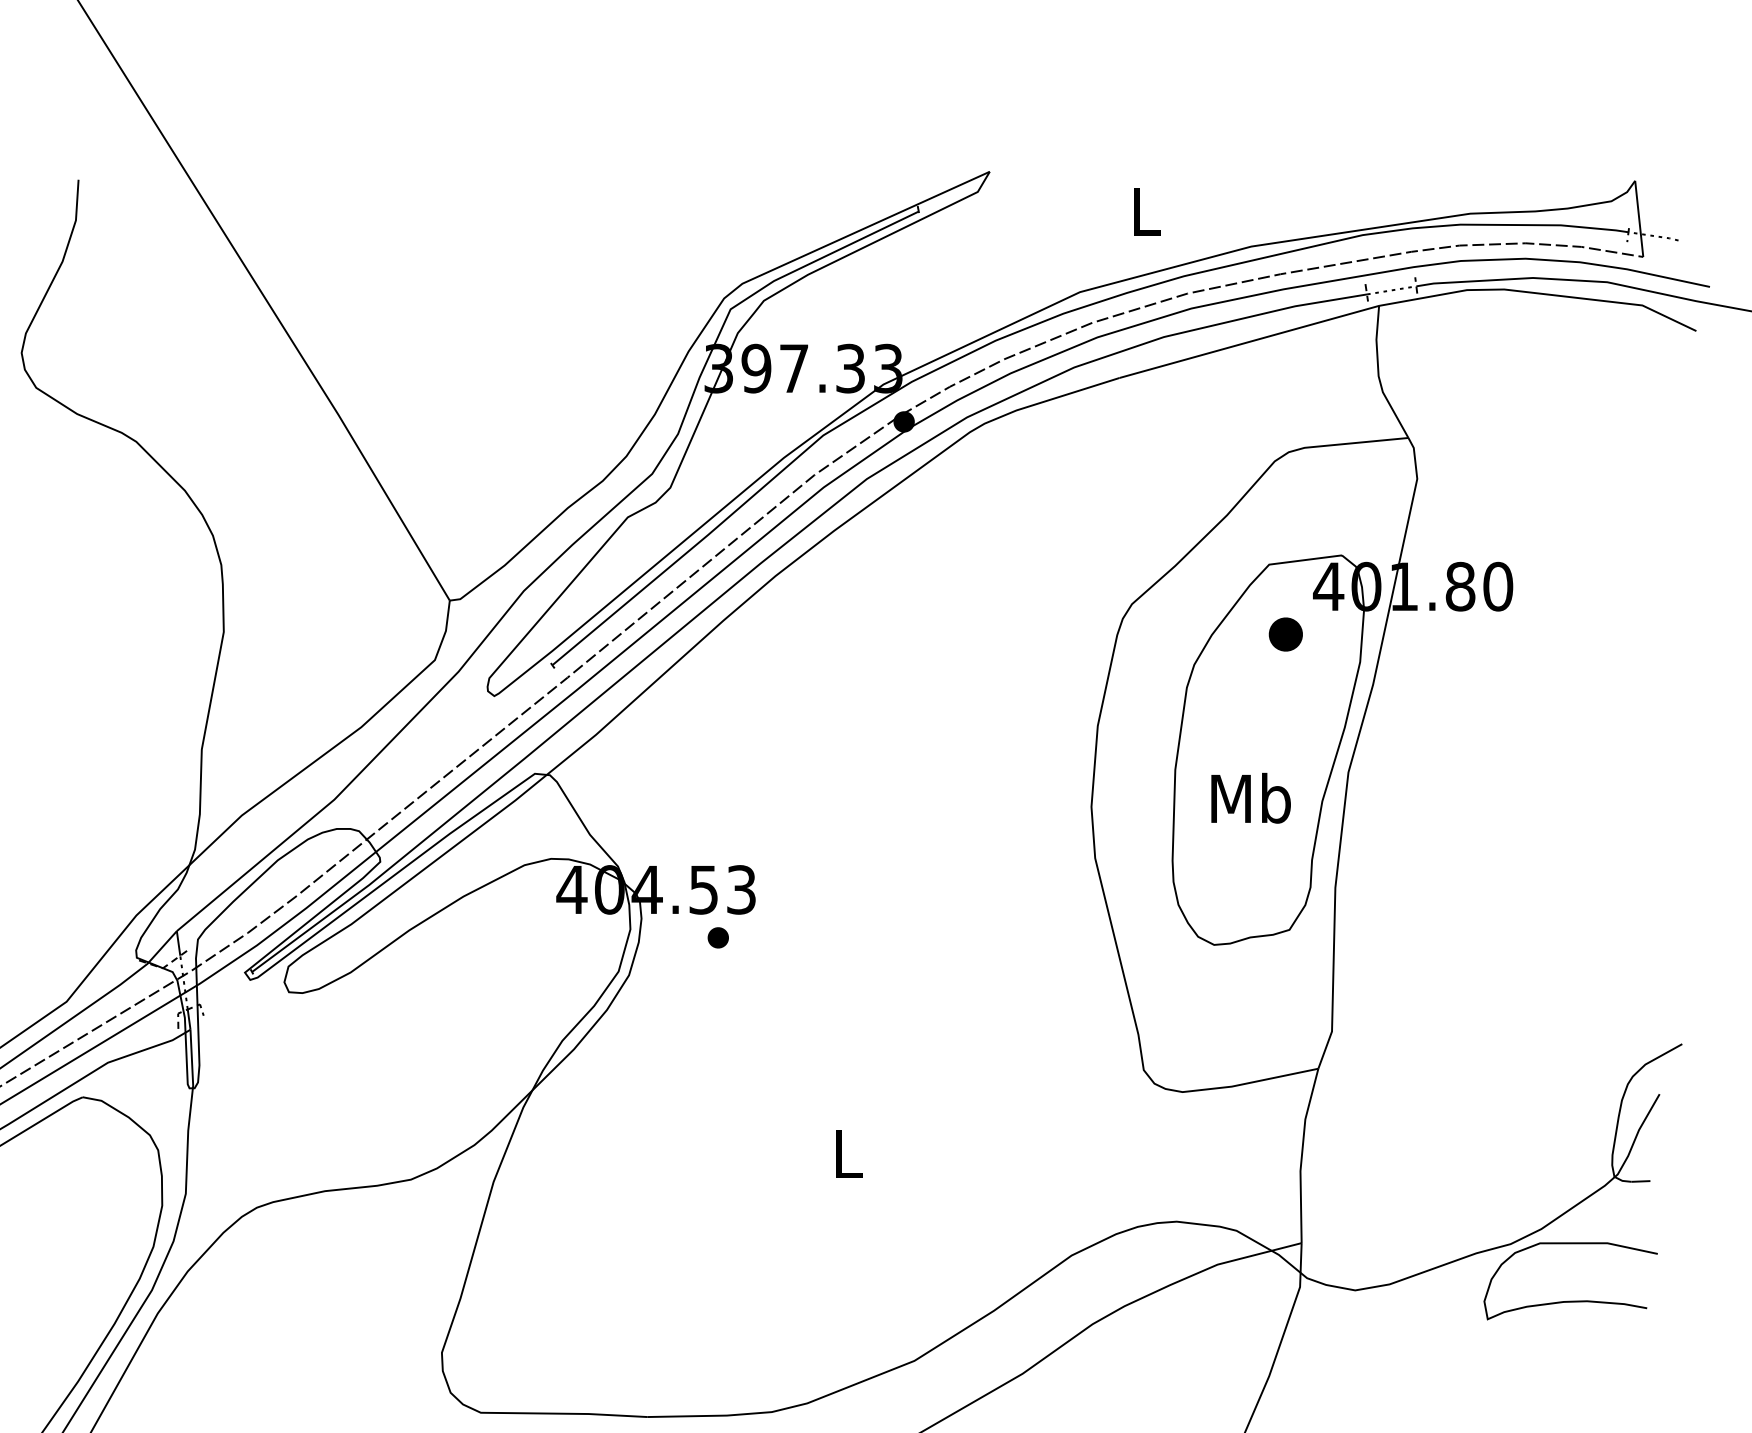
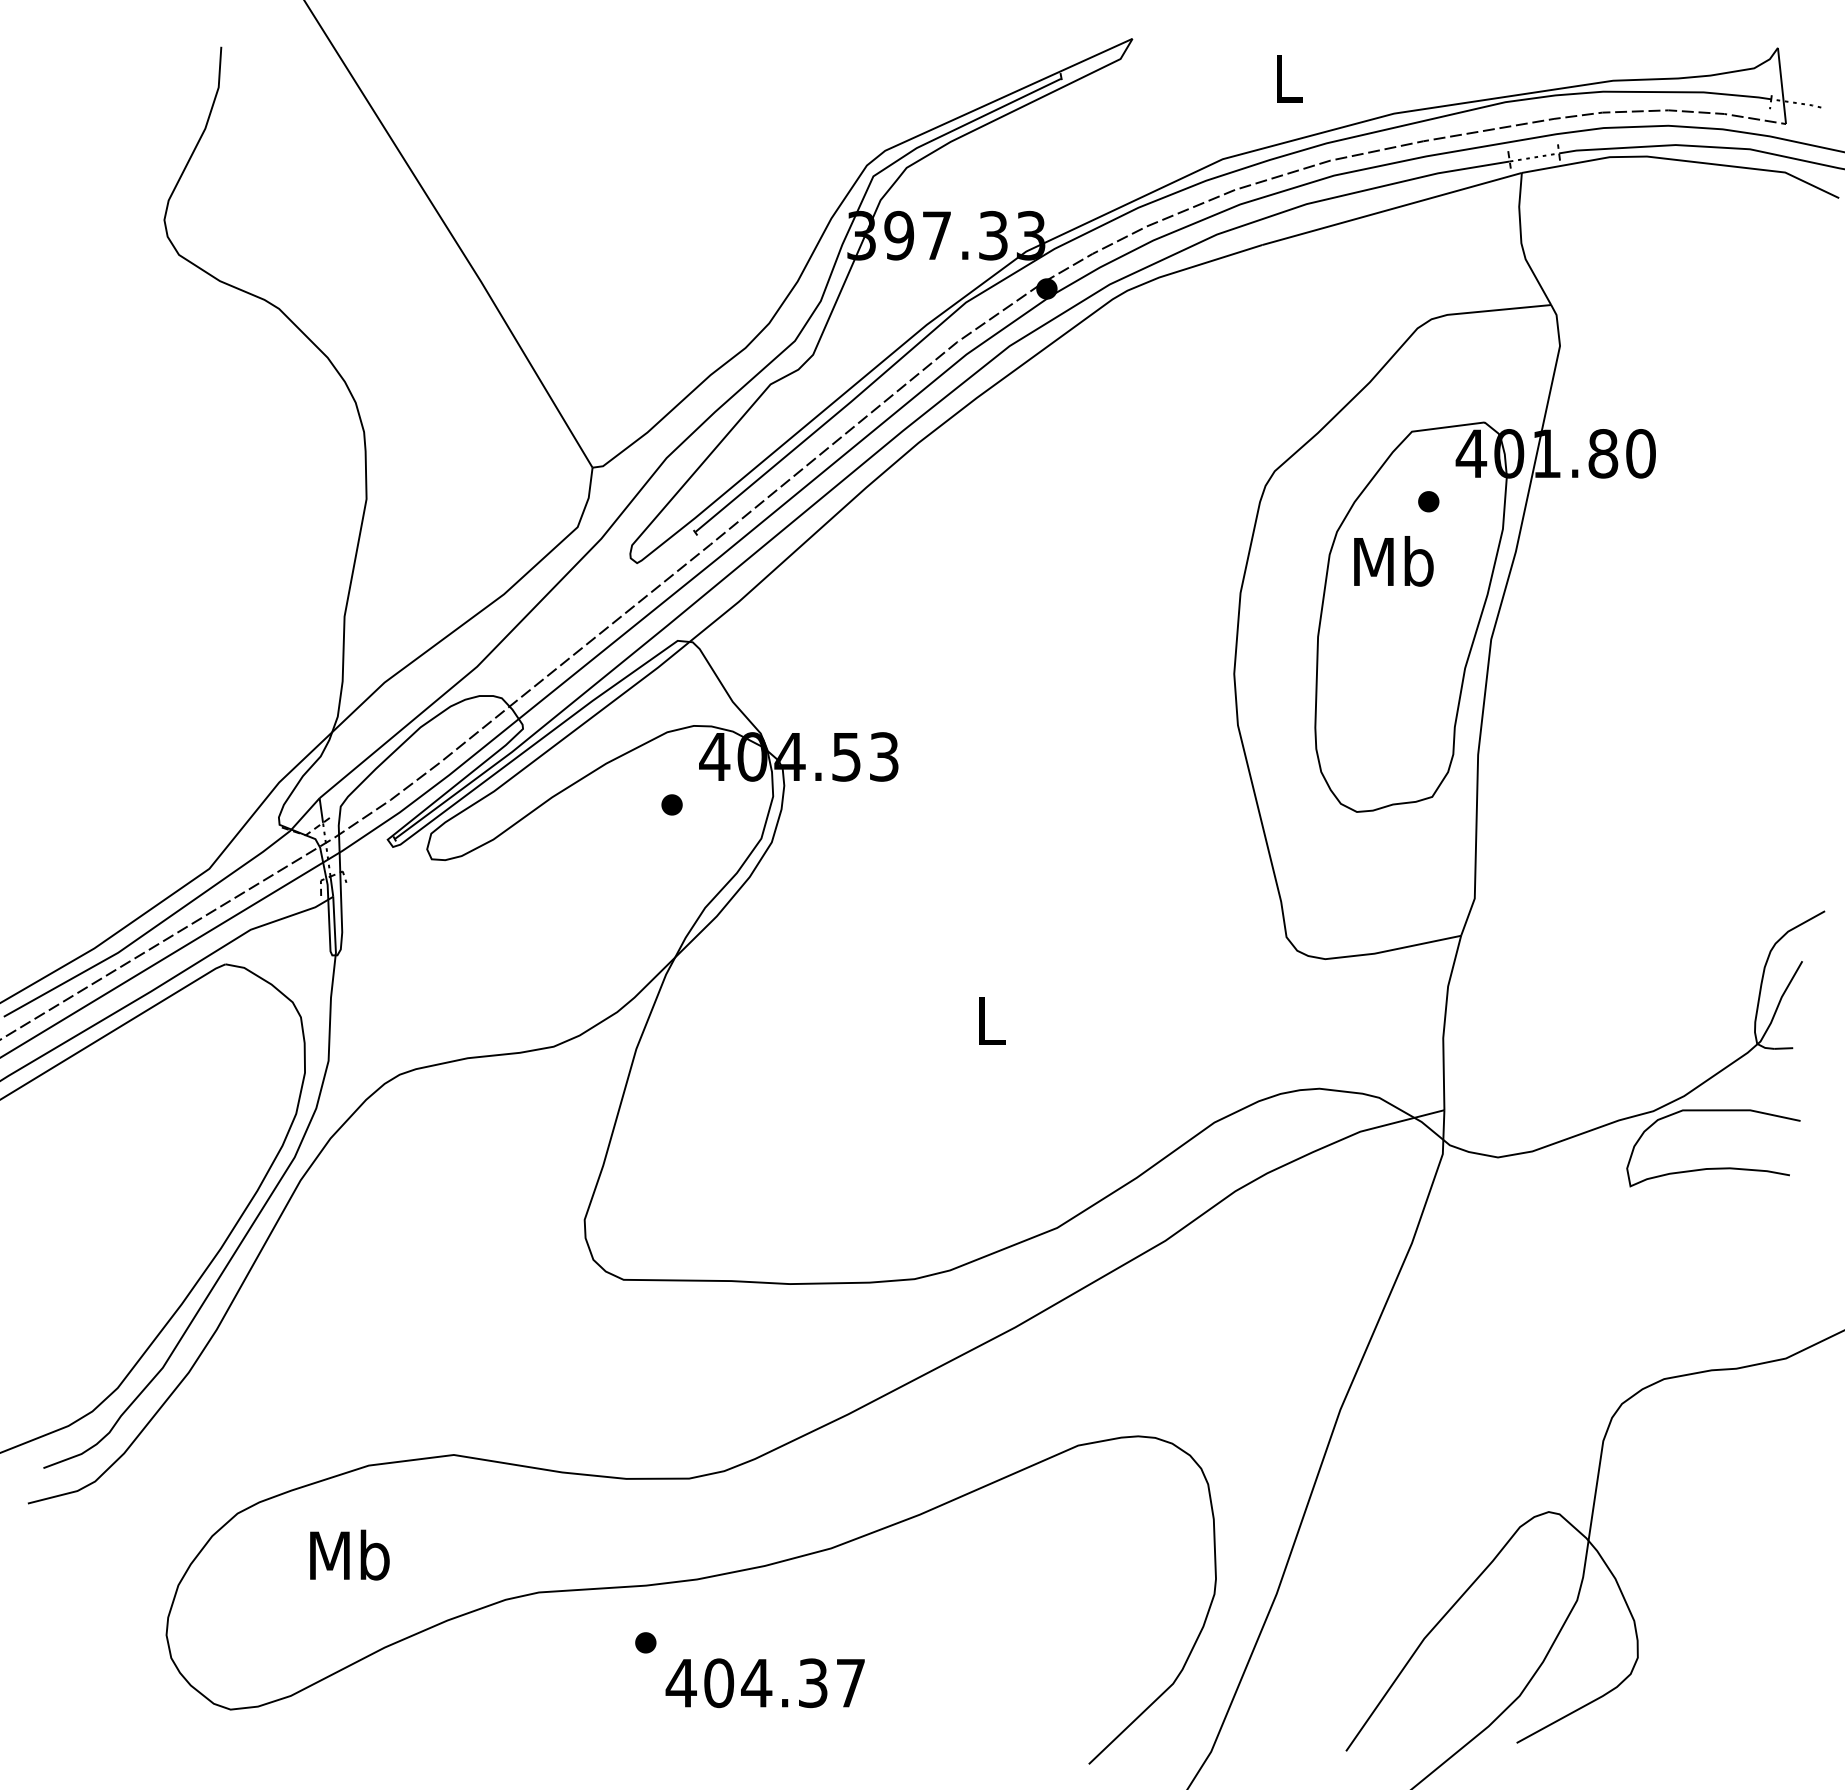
part: (1285, 634) -> (1428, 501), size x0.62
text: (1250, 798) -> (1393, 561), moved
part: (717, 937) -> (671, 804), moved

